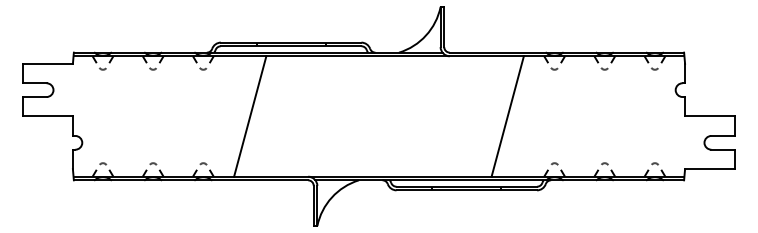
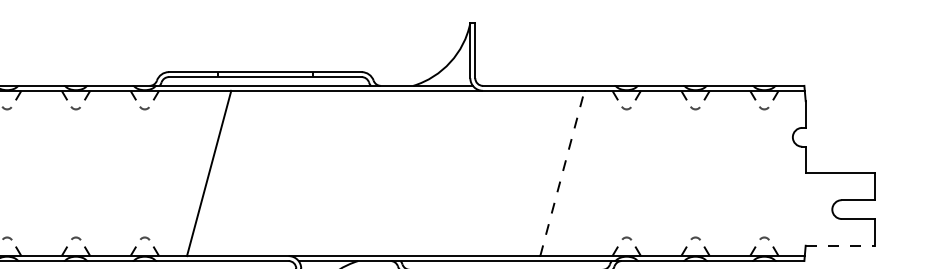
line: (507, 116) -> (562, 173), solid -> dashed
line: (710, 169) -> (840, 246), solid -> dashed

